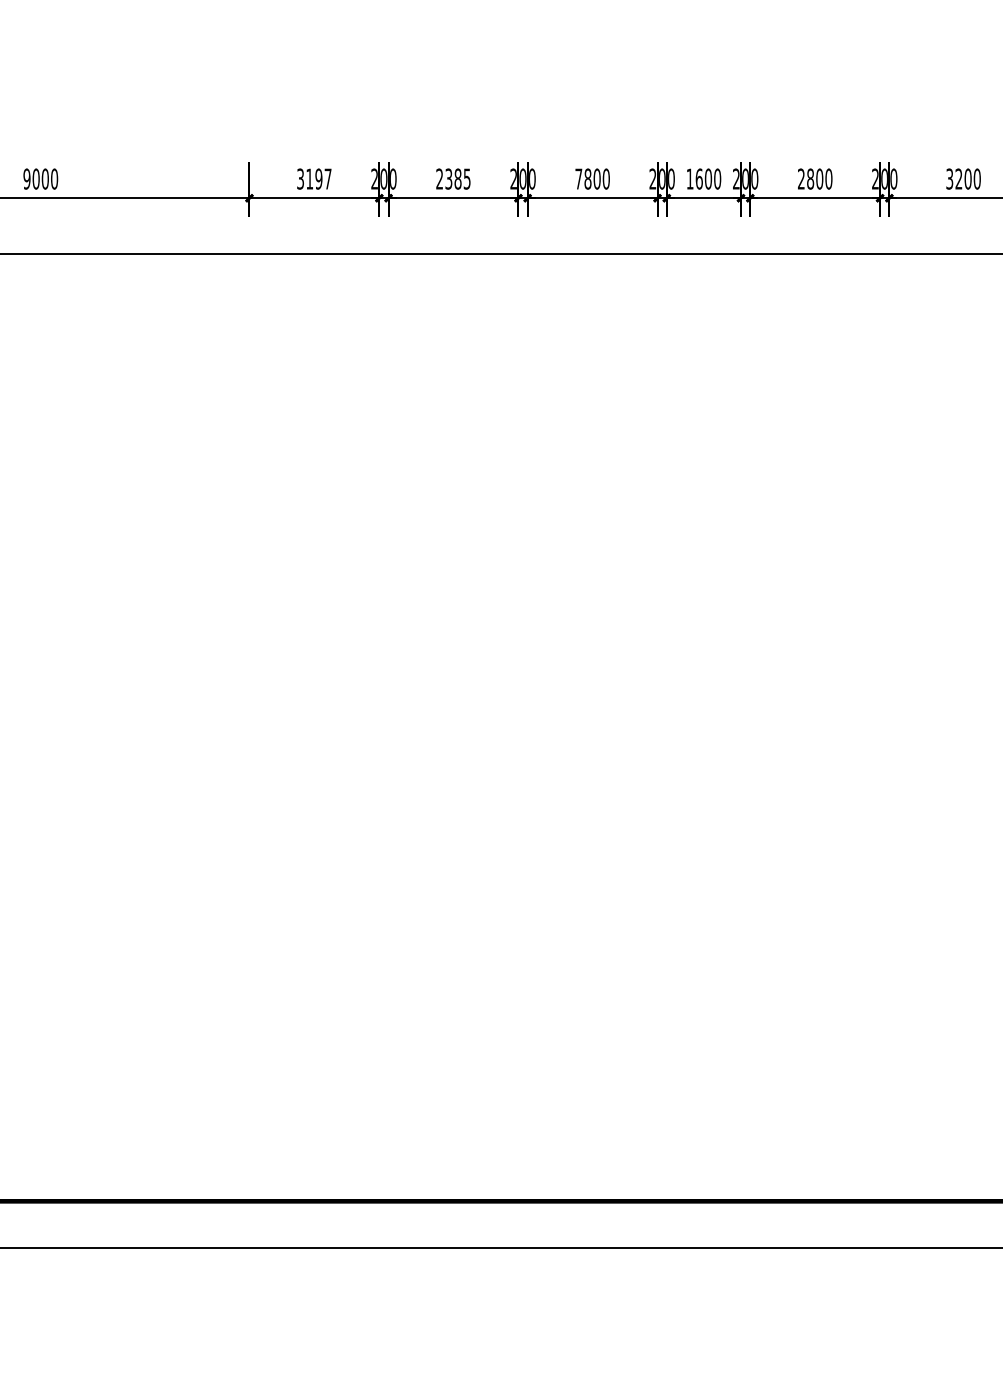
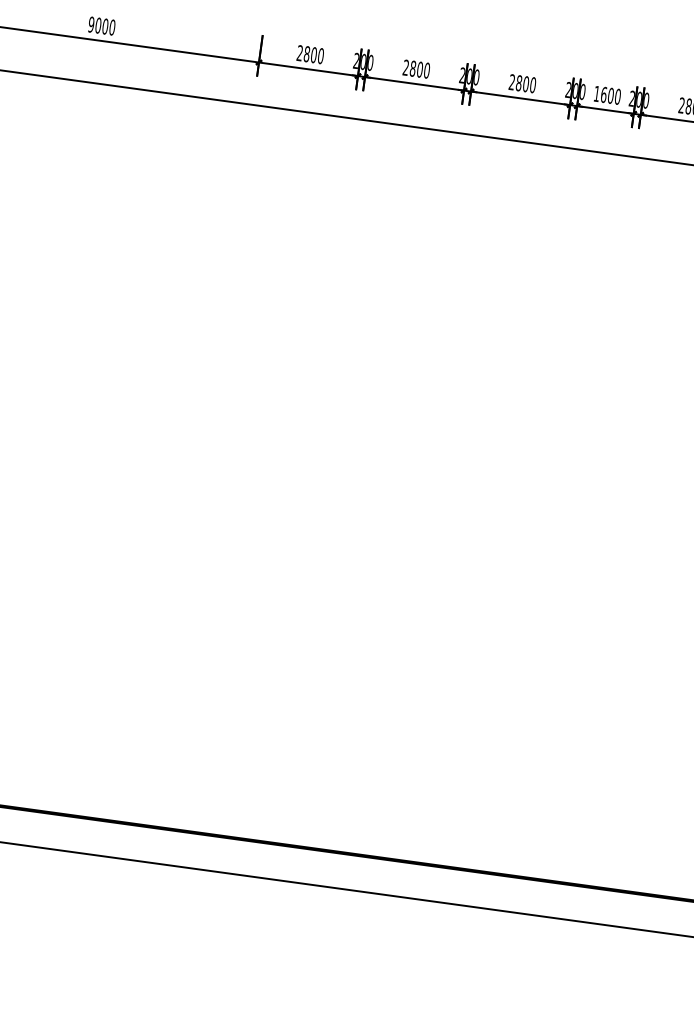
text: (314, 178) -> (310, 54), 3197 -> 2800
text: (457, 178) -> (419, 69), 2385 -> 2800
text: (578, 178) -> (511, 81), 7800 -> 2800

